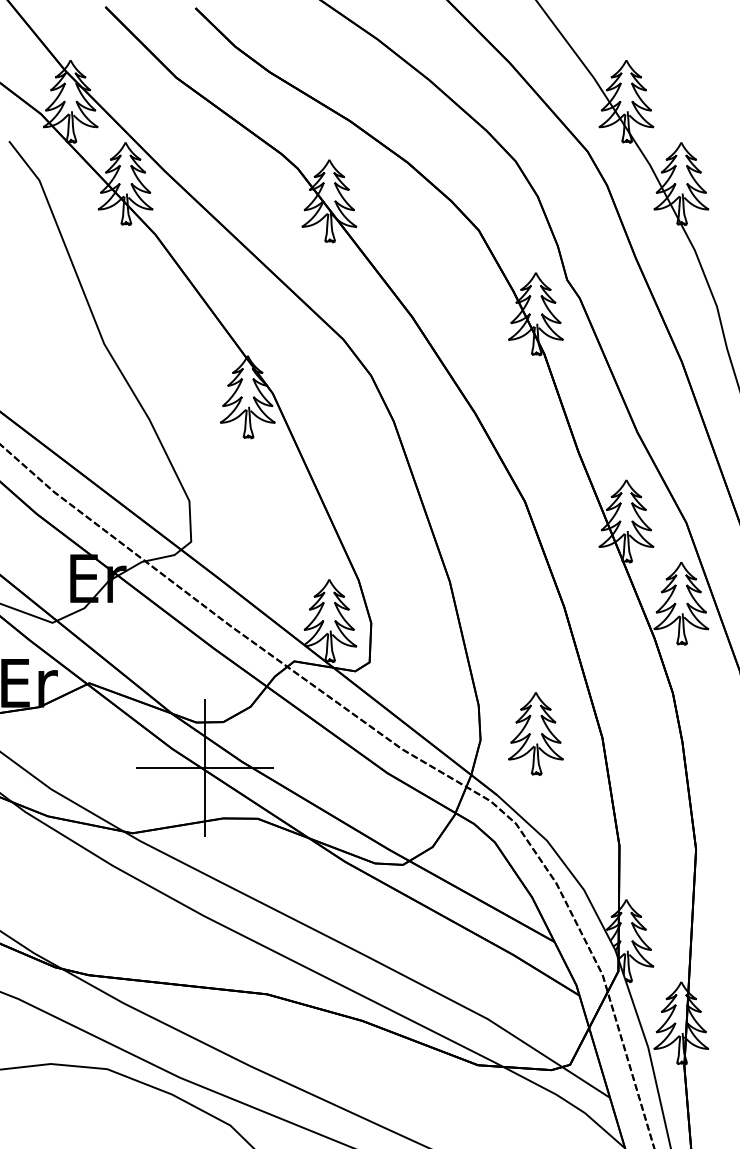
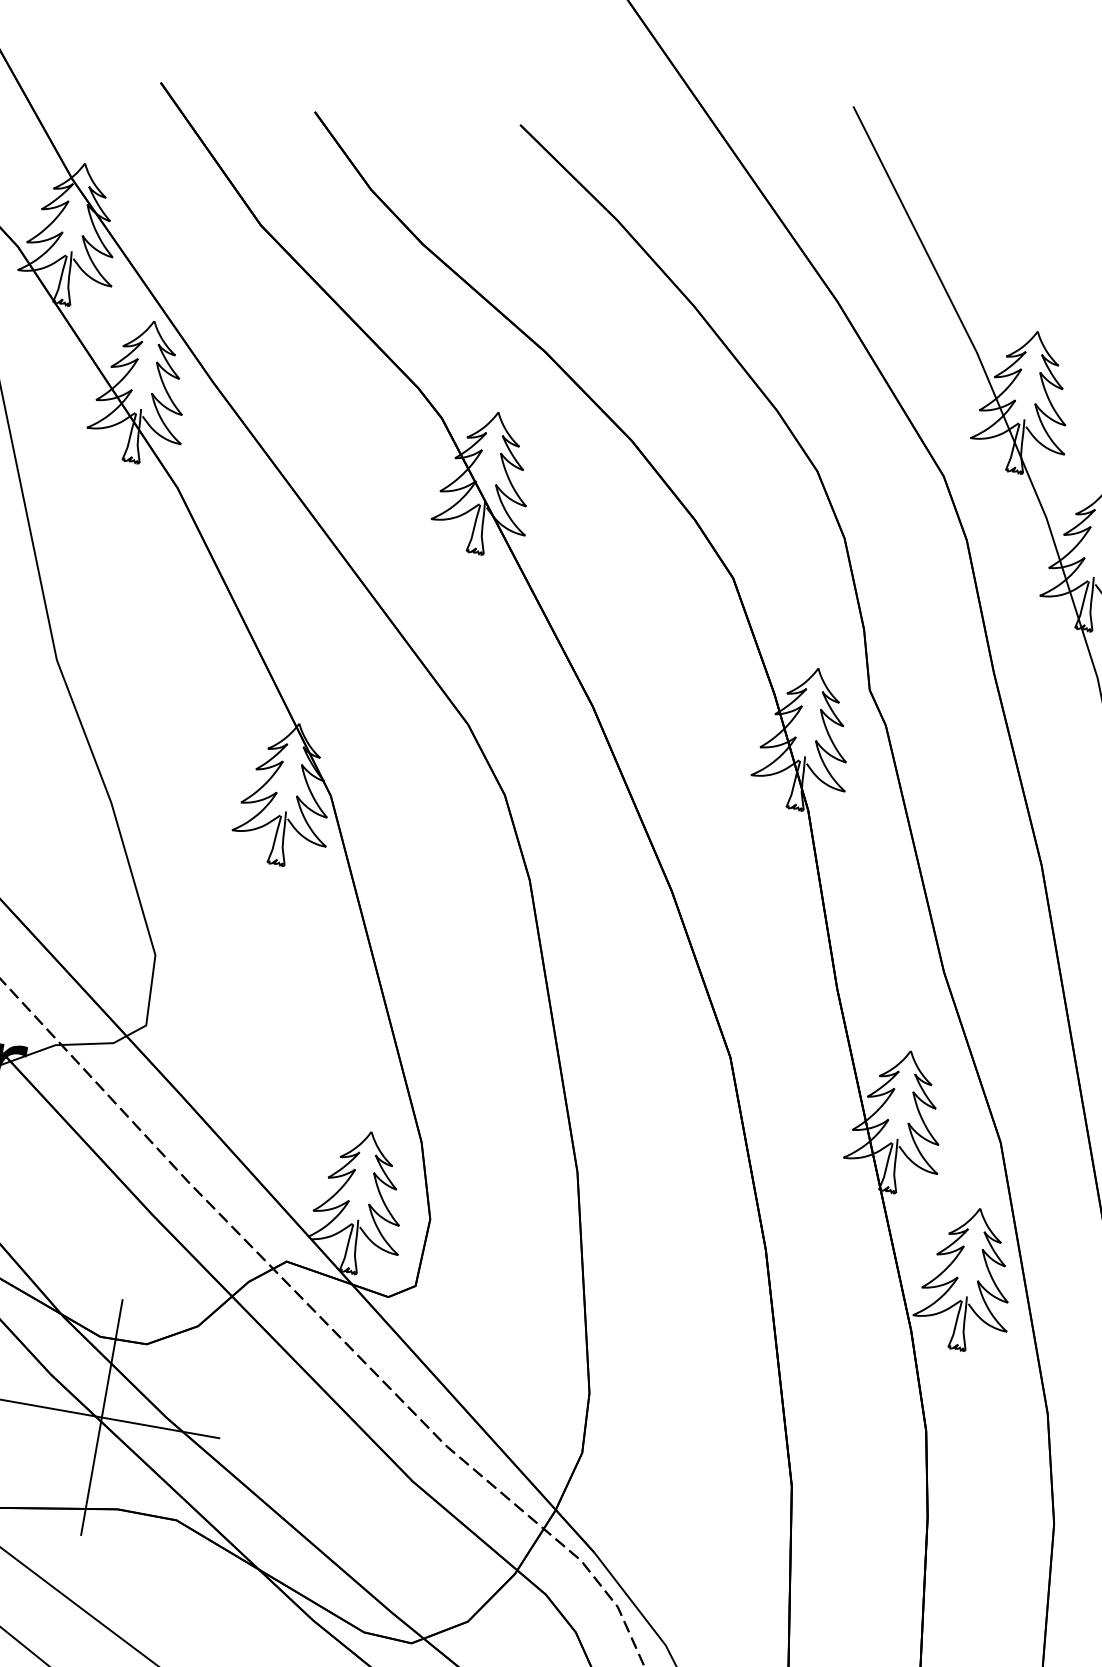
part: (535, 733) -> (678, 1458), removed

